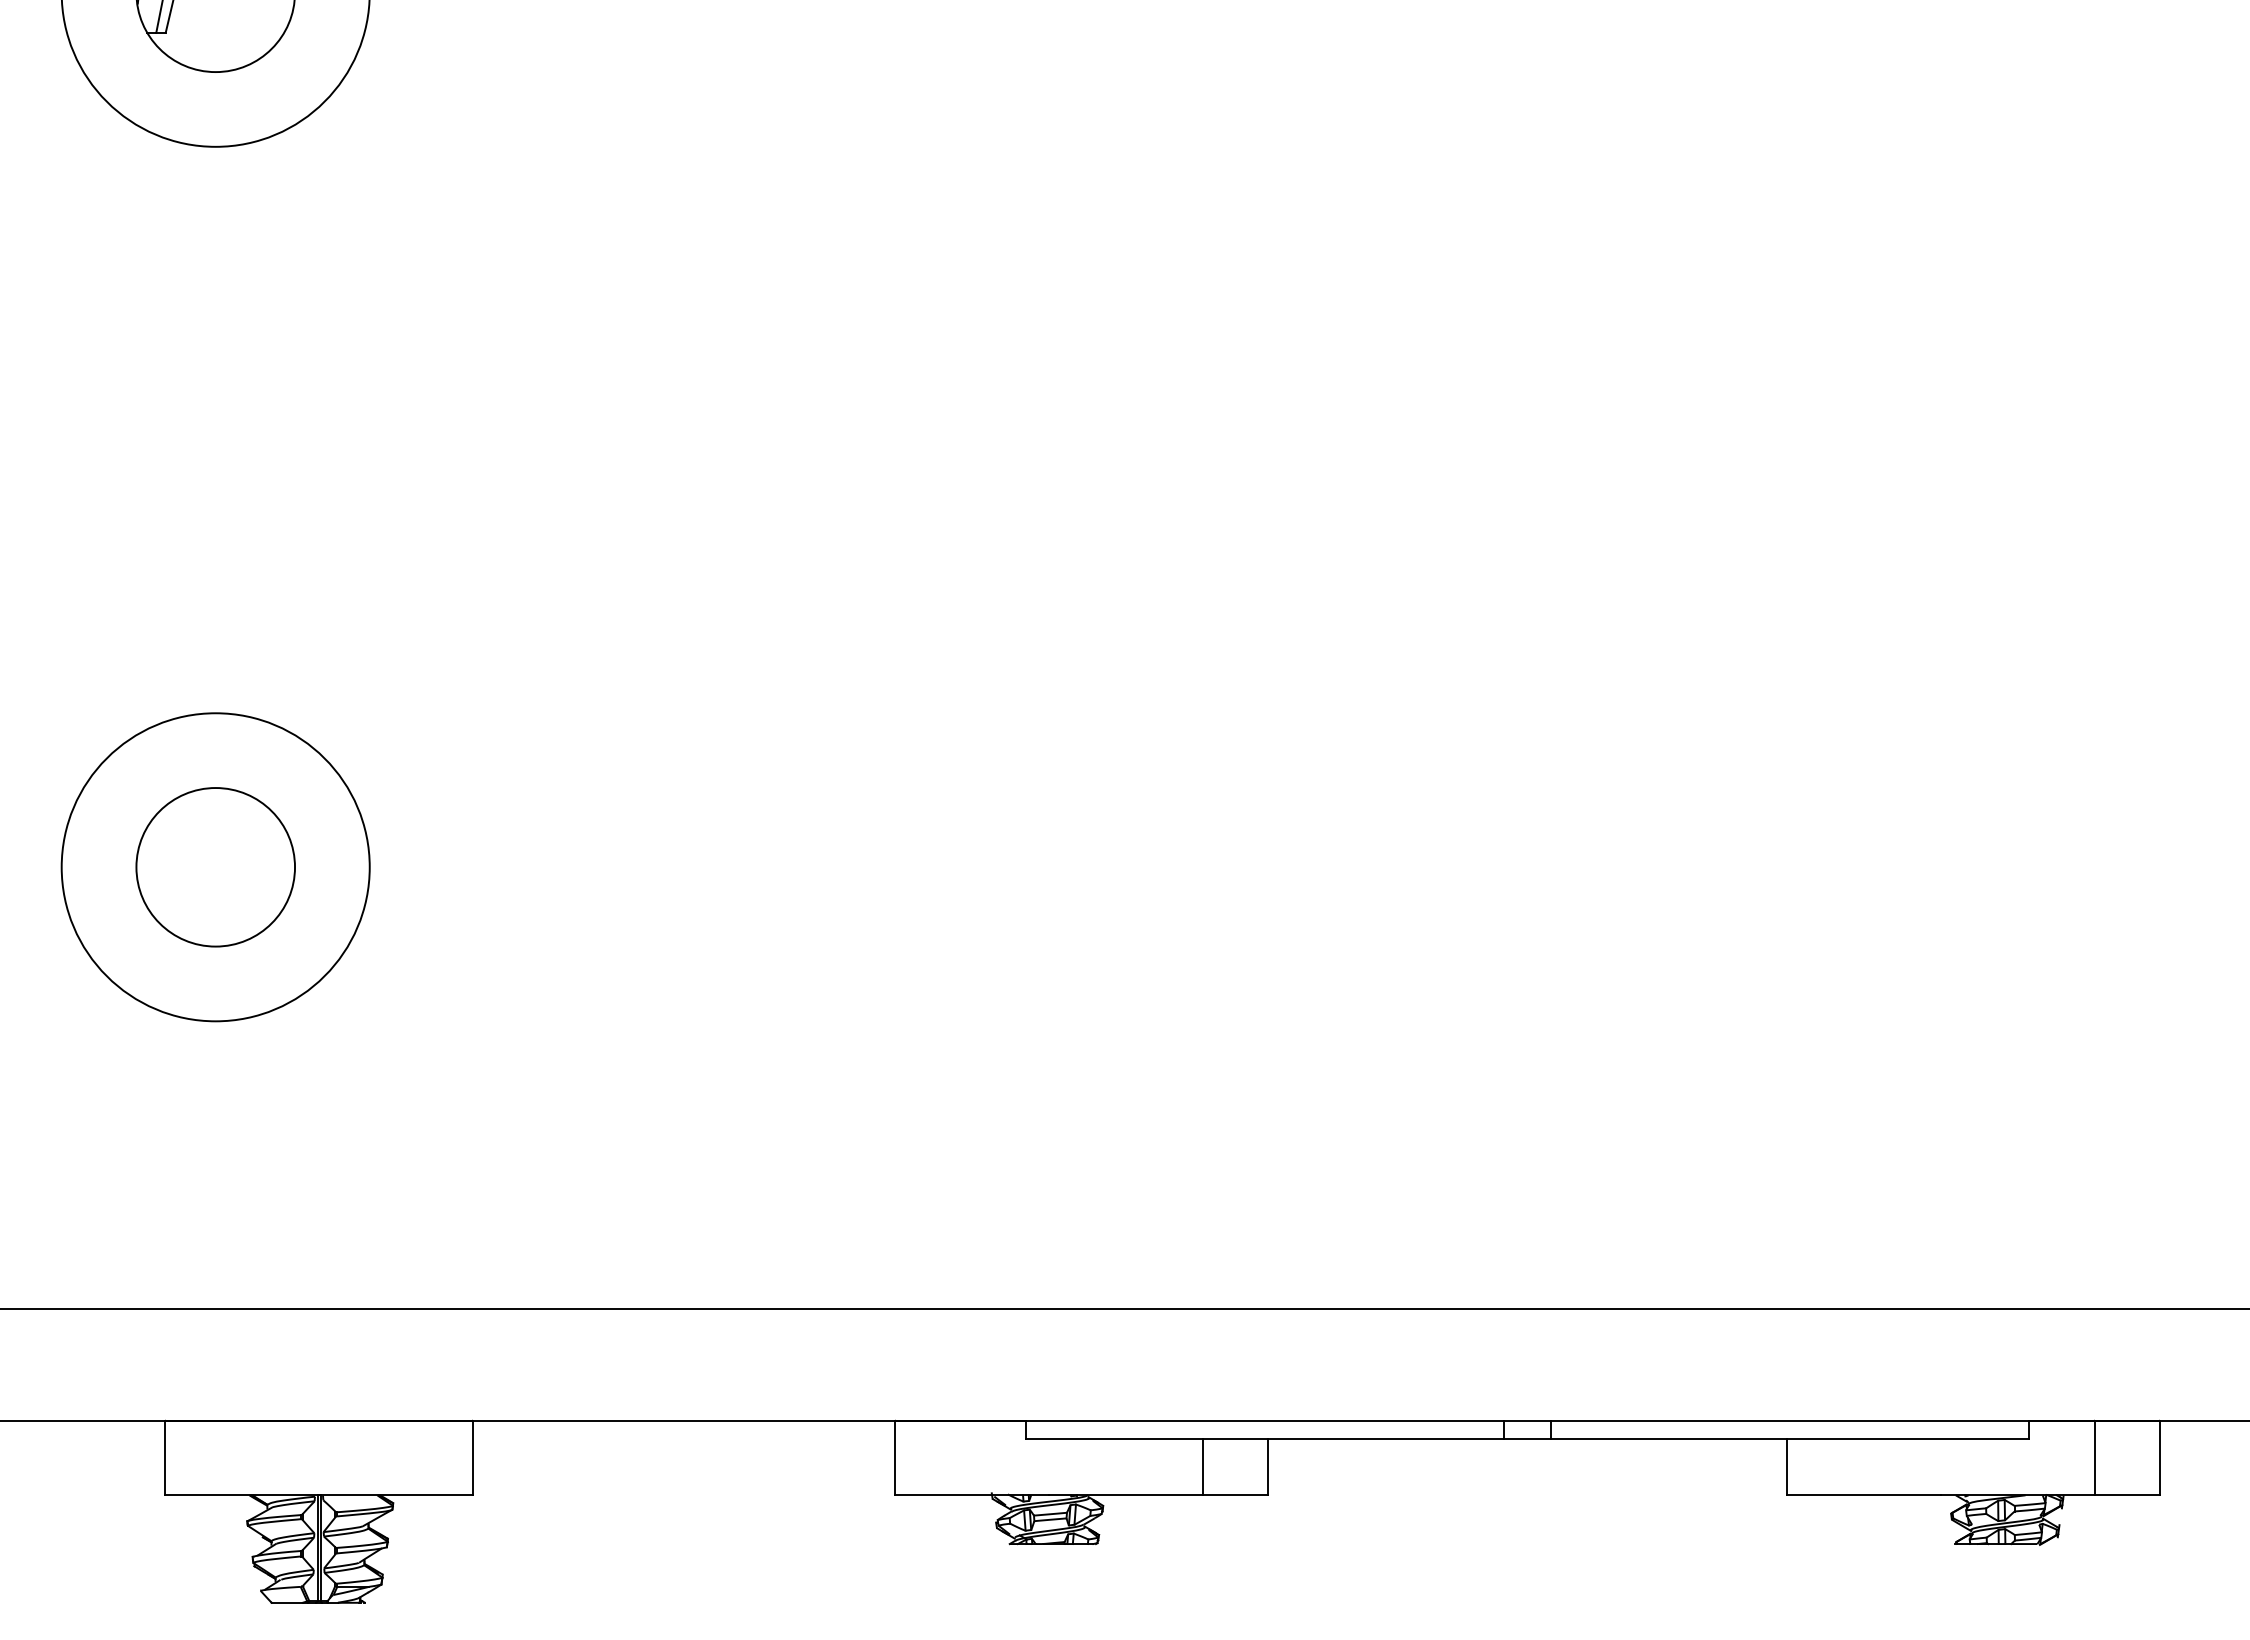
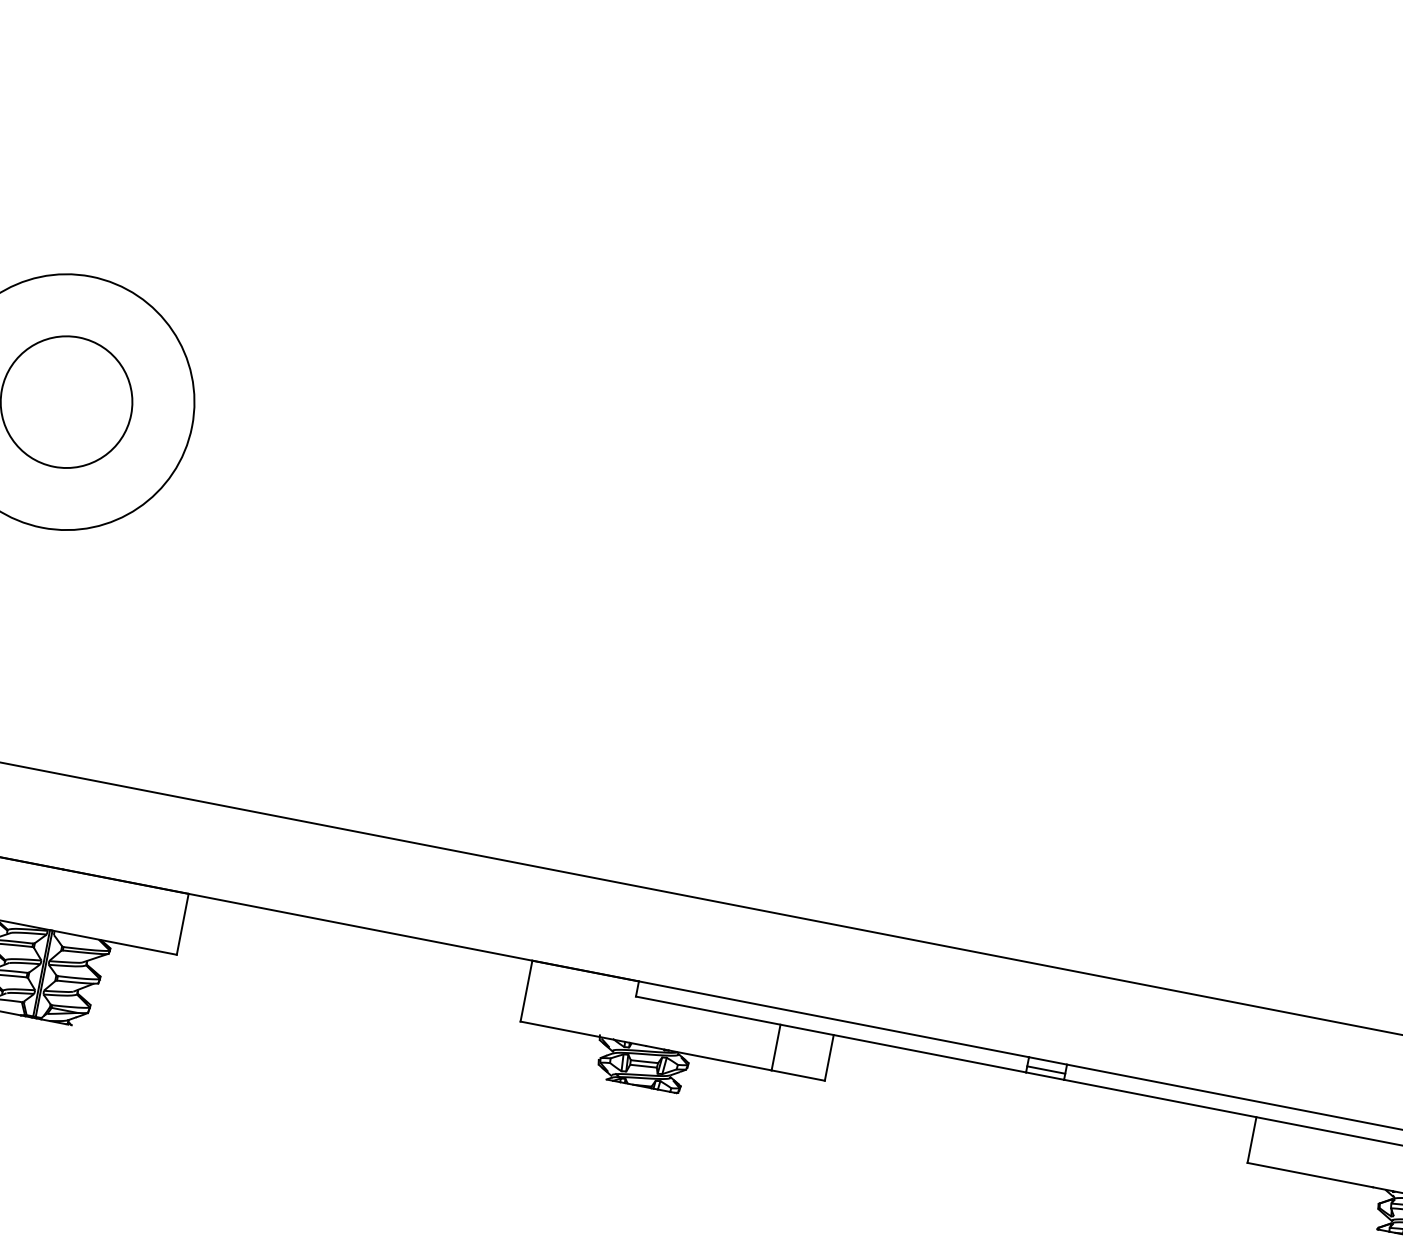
line: (1527, 1431) -> (1046, 1069), added

